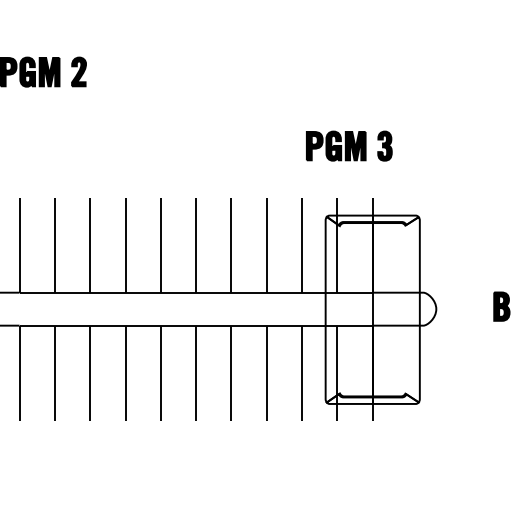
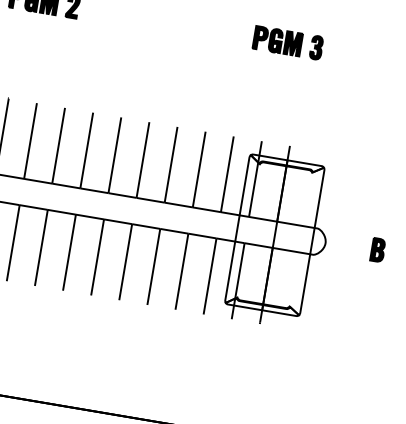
part: (349, 145) -> (288, 42), moved

